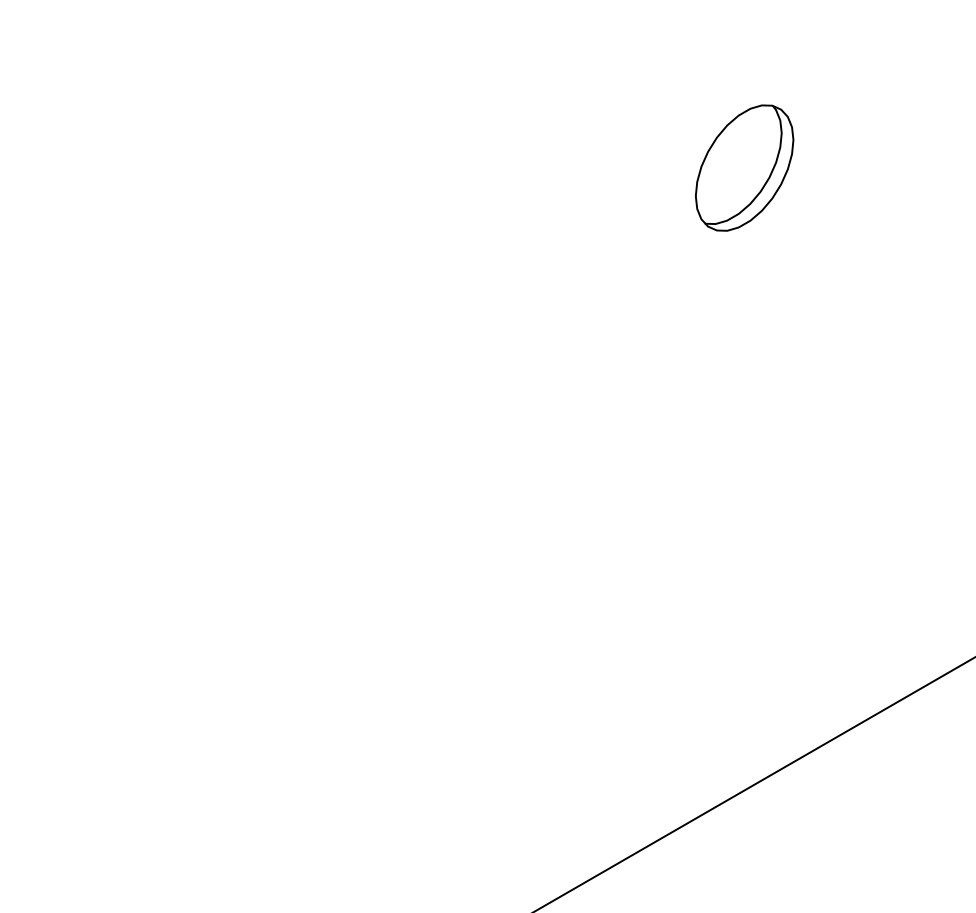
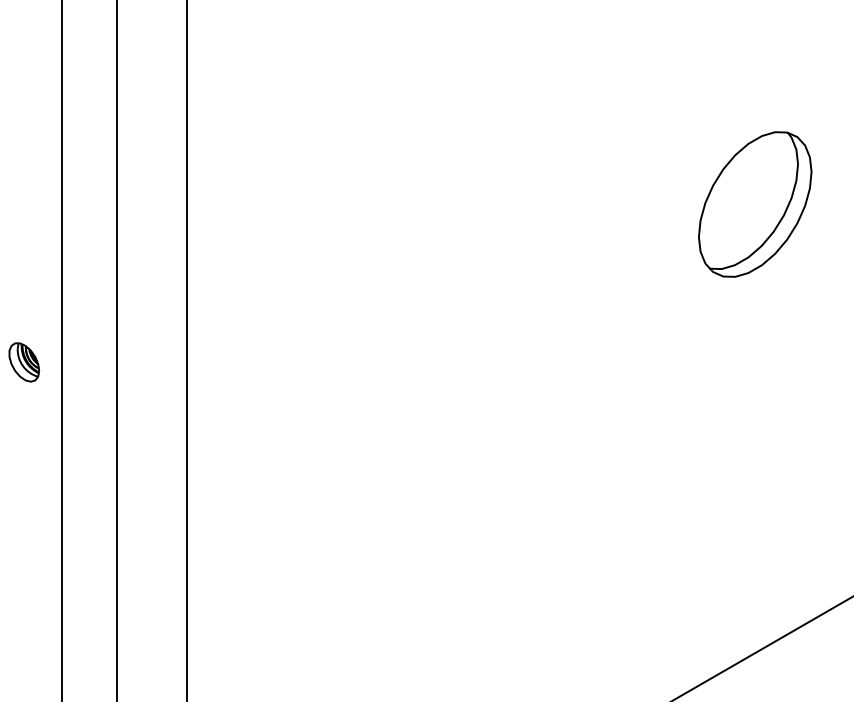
part: (743, 168) -> (754, 204), size x1.6

